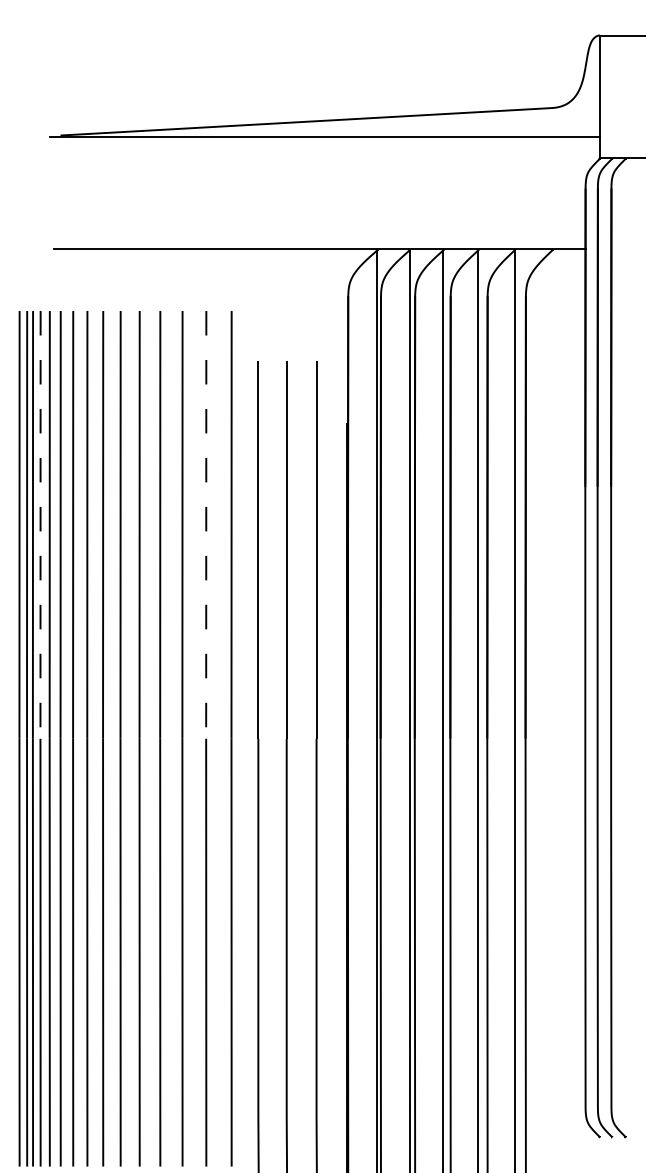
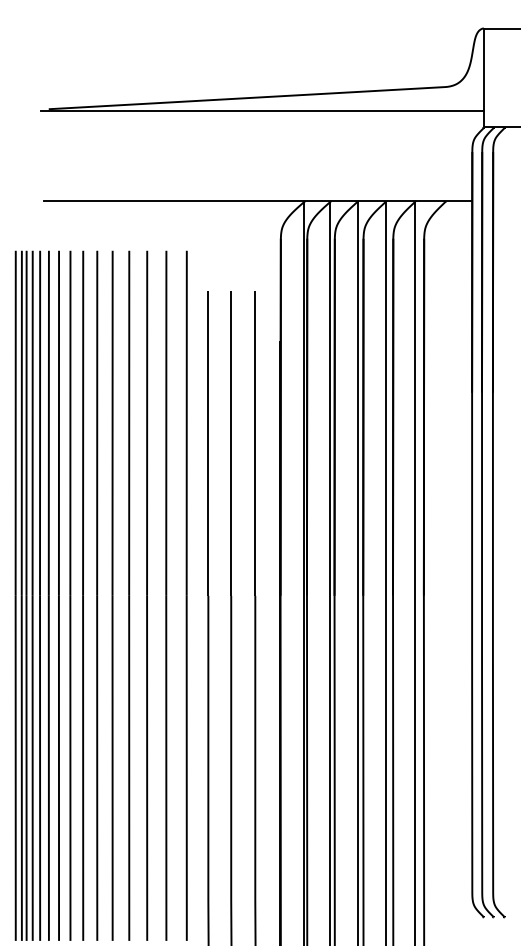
line: (40, 525) -> (32, 423), dashed -> solid
line: (206, 525) -> (166, 423), dashed -> solid

